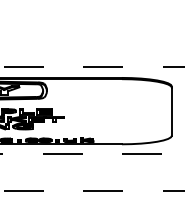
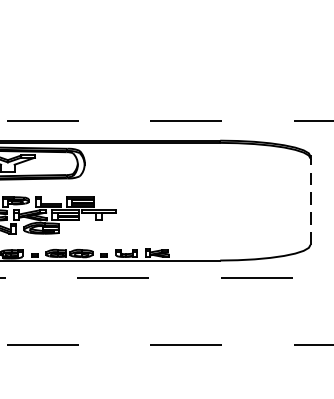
line: (171, 111) -> (309, 201), solid -> dashed

